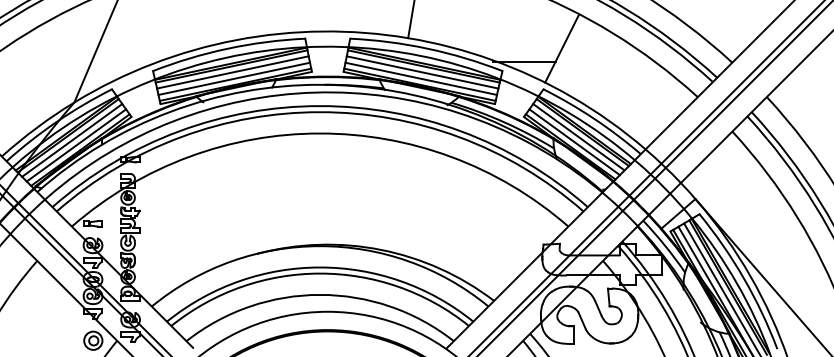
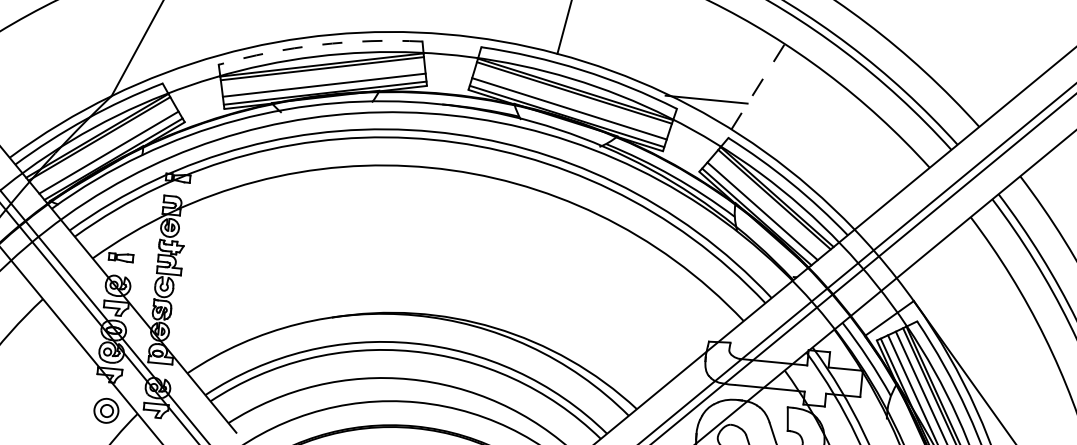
arc: (227, 48) -> (319, 44), solid -> dashed
line: (562, 48) -> (758, 86), solid -> dashed
line: (232, 72) -> (322, 76), removed
line: (422, 72) -> (571, 100), removed
line: (578, 137) -> (768, 205), removed
line: (72, 140) -> (104, 145), removed

